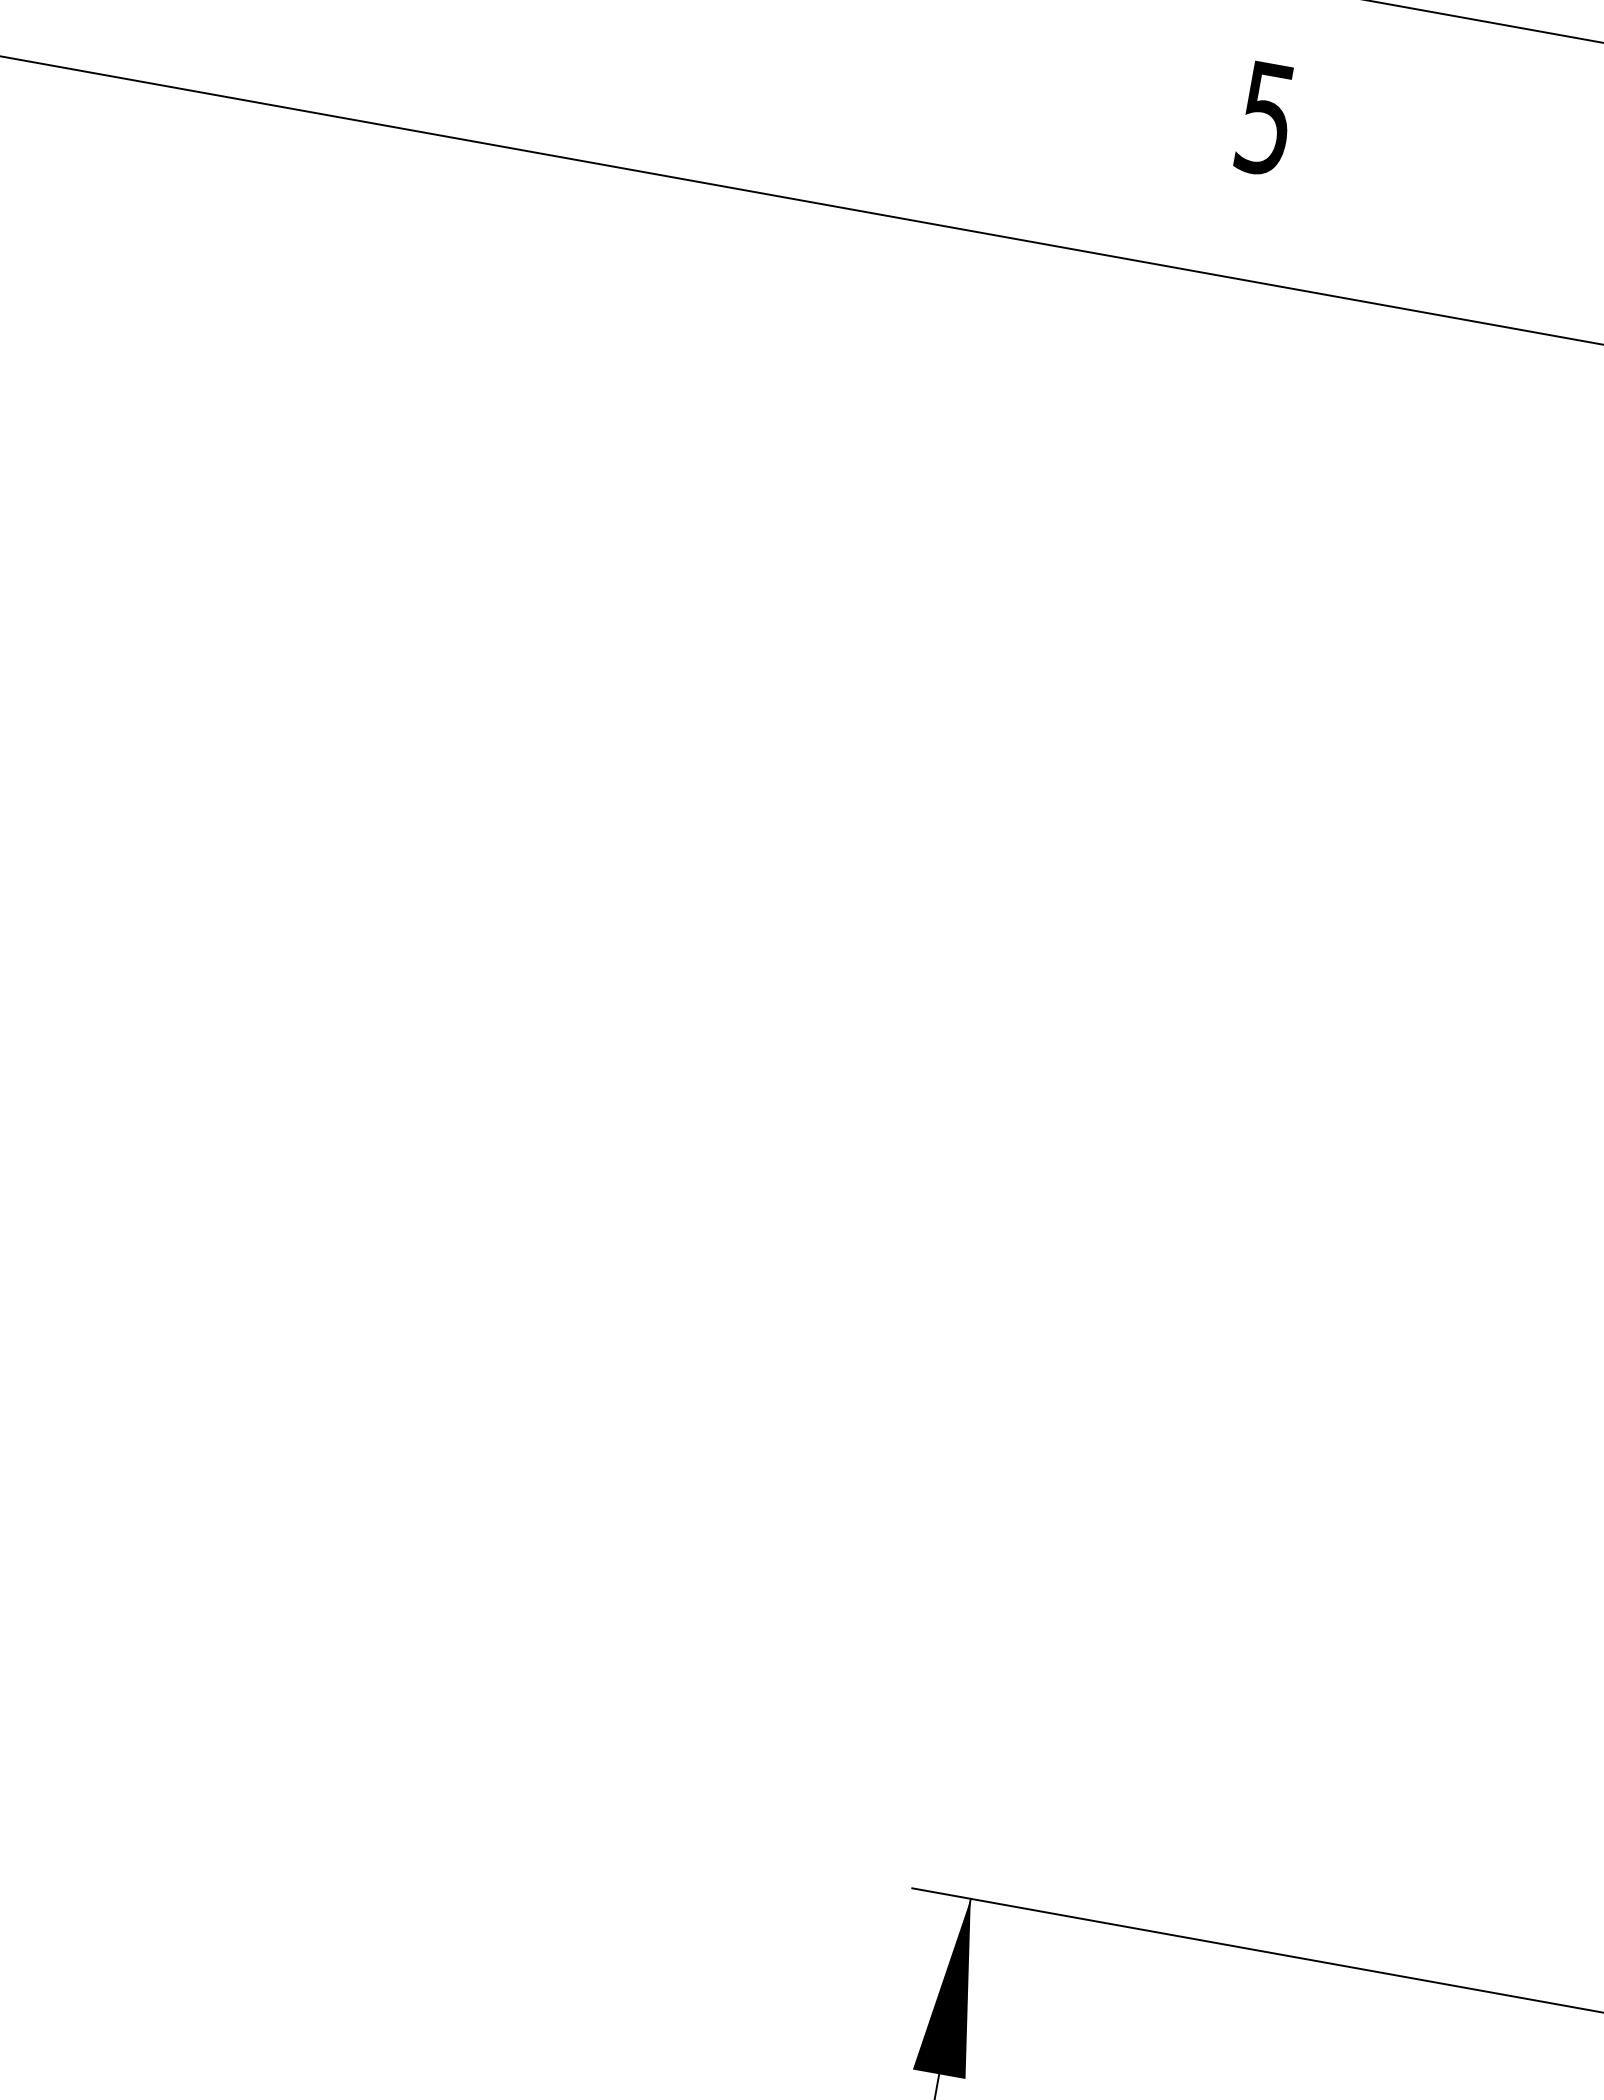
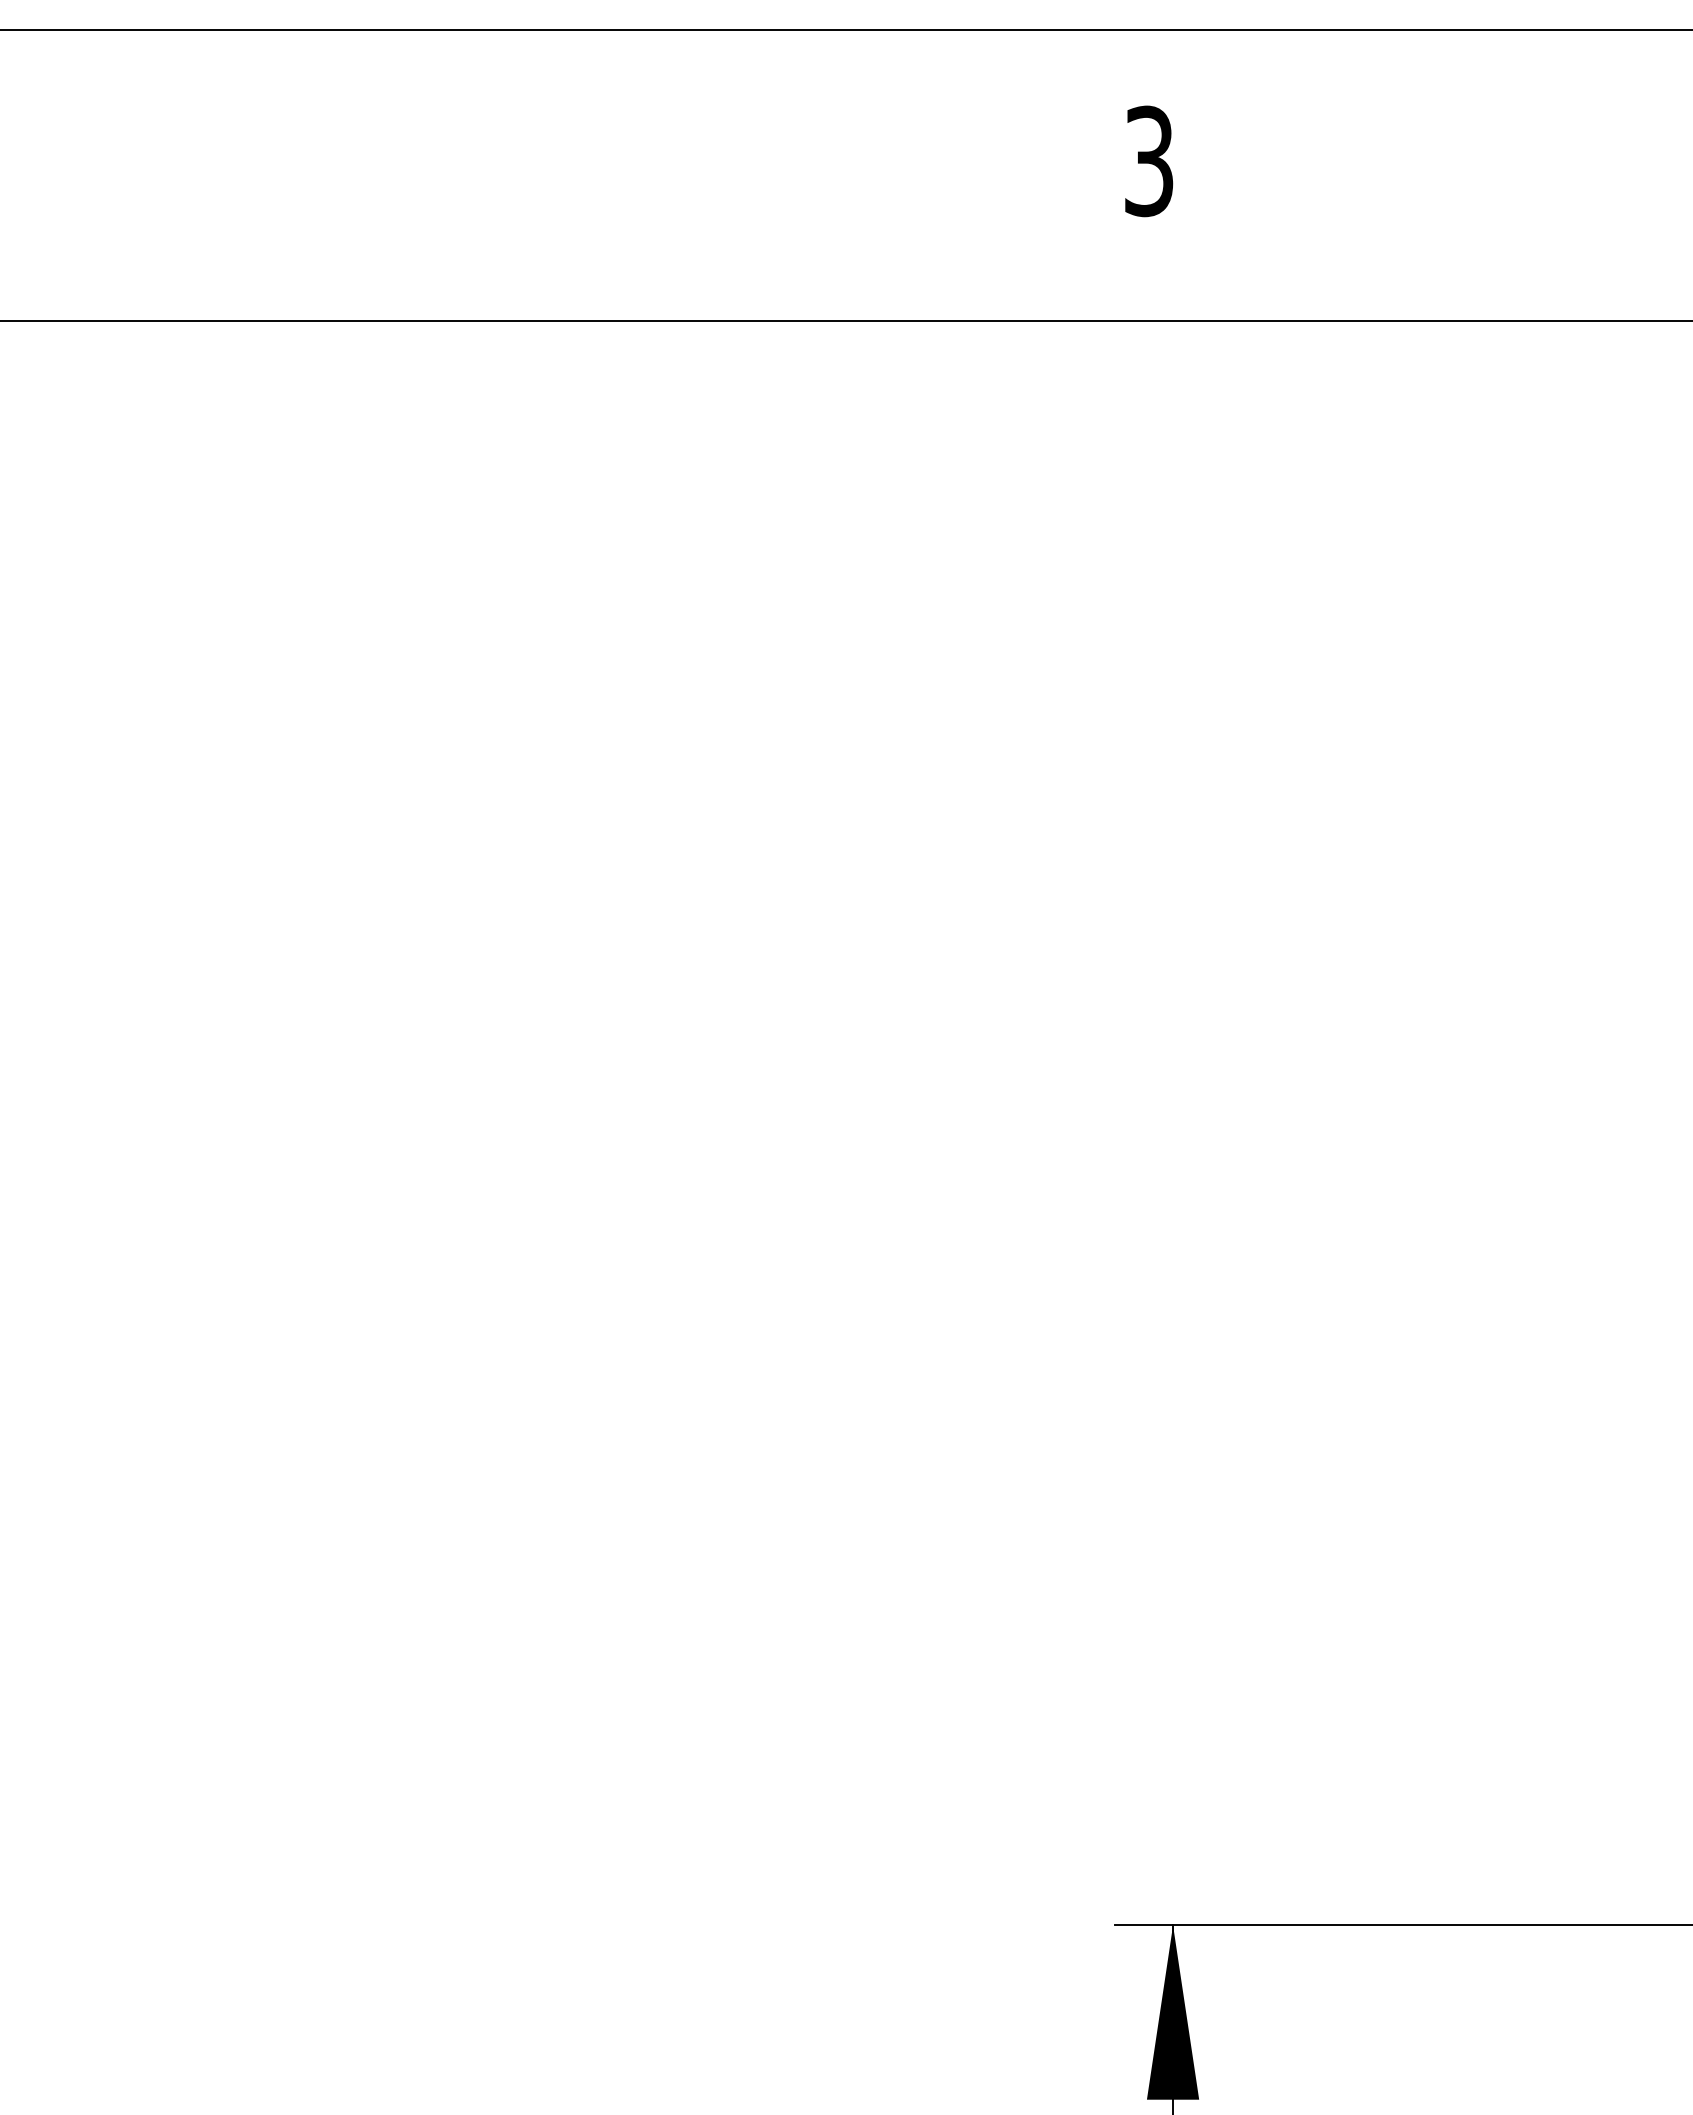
text: (1266, 117) -> (1149, 160), 5 -> 3

